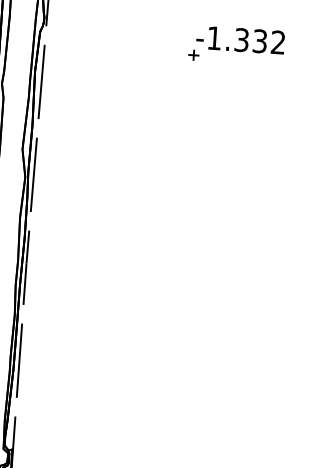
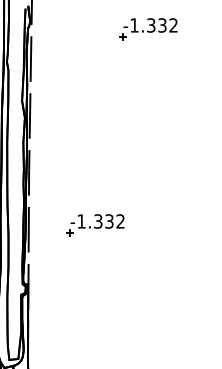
part: (128, 360) -> (95, 225), added

